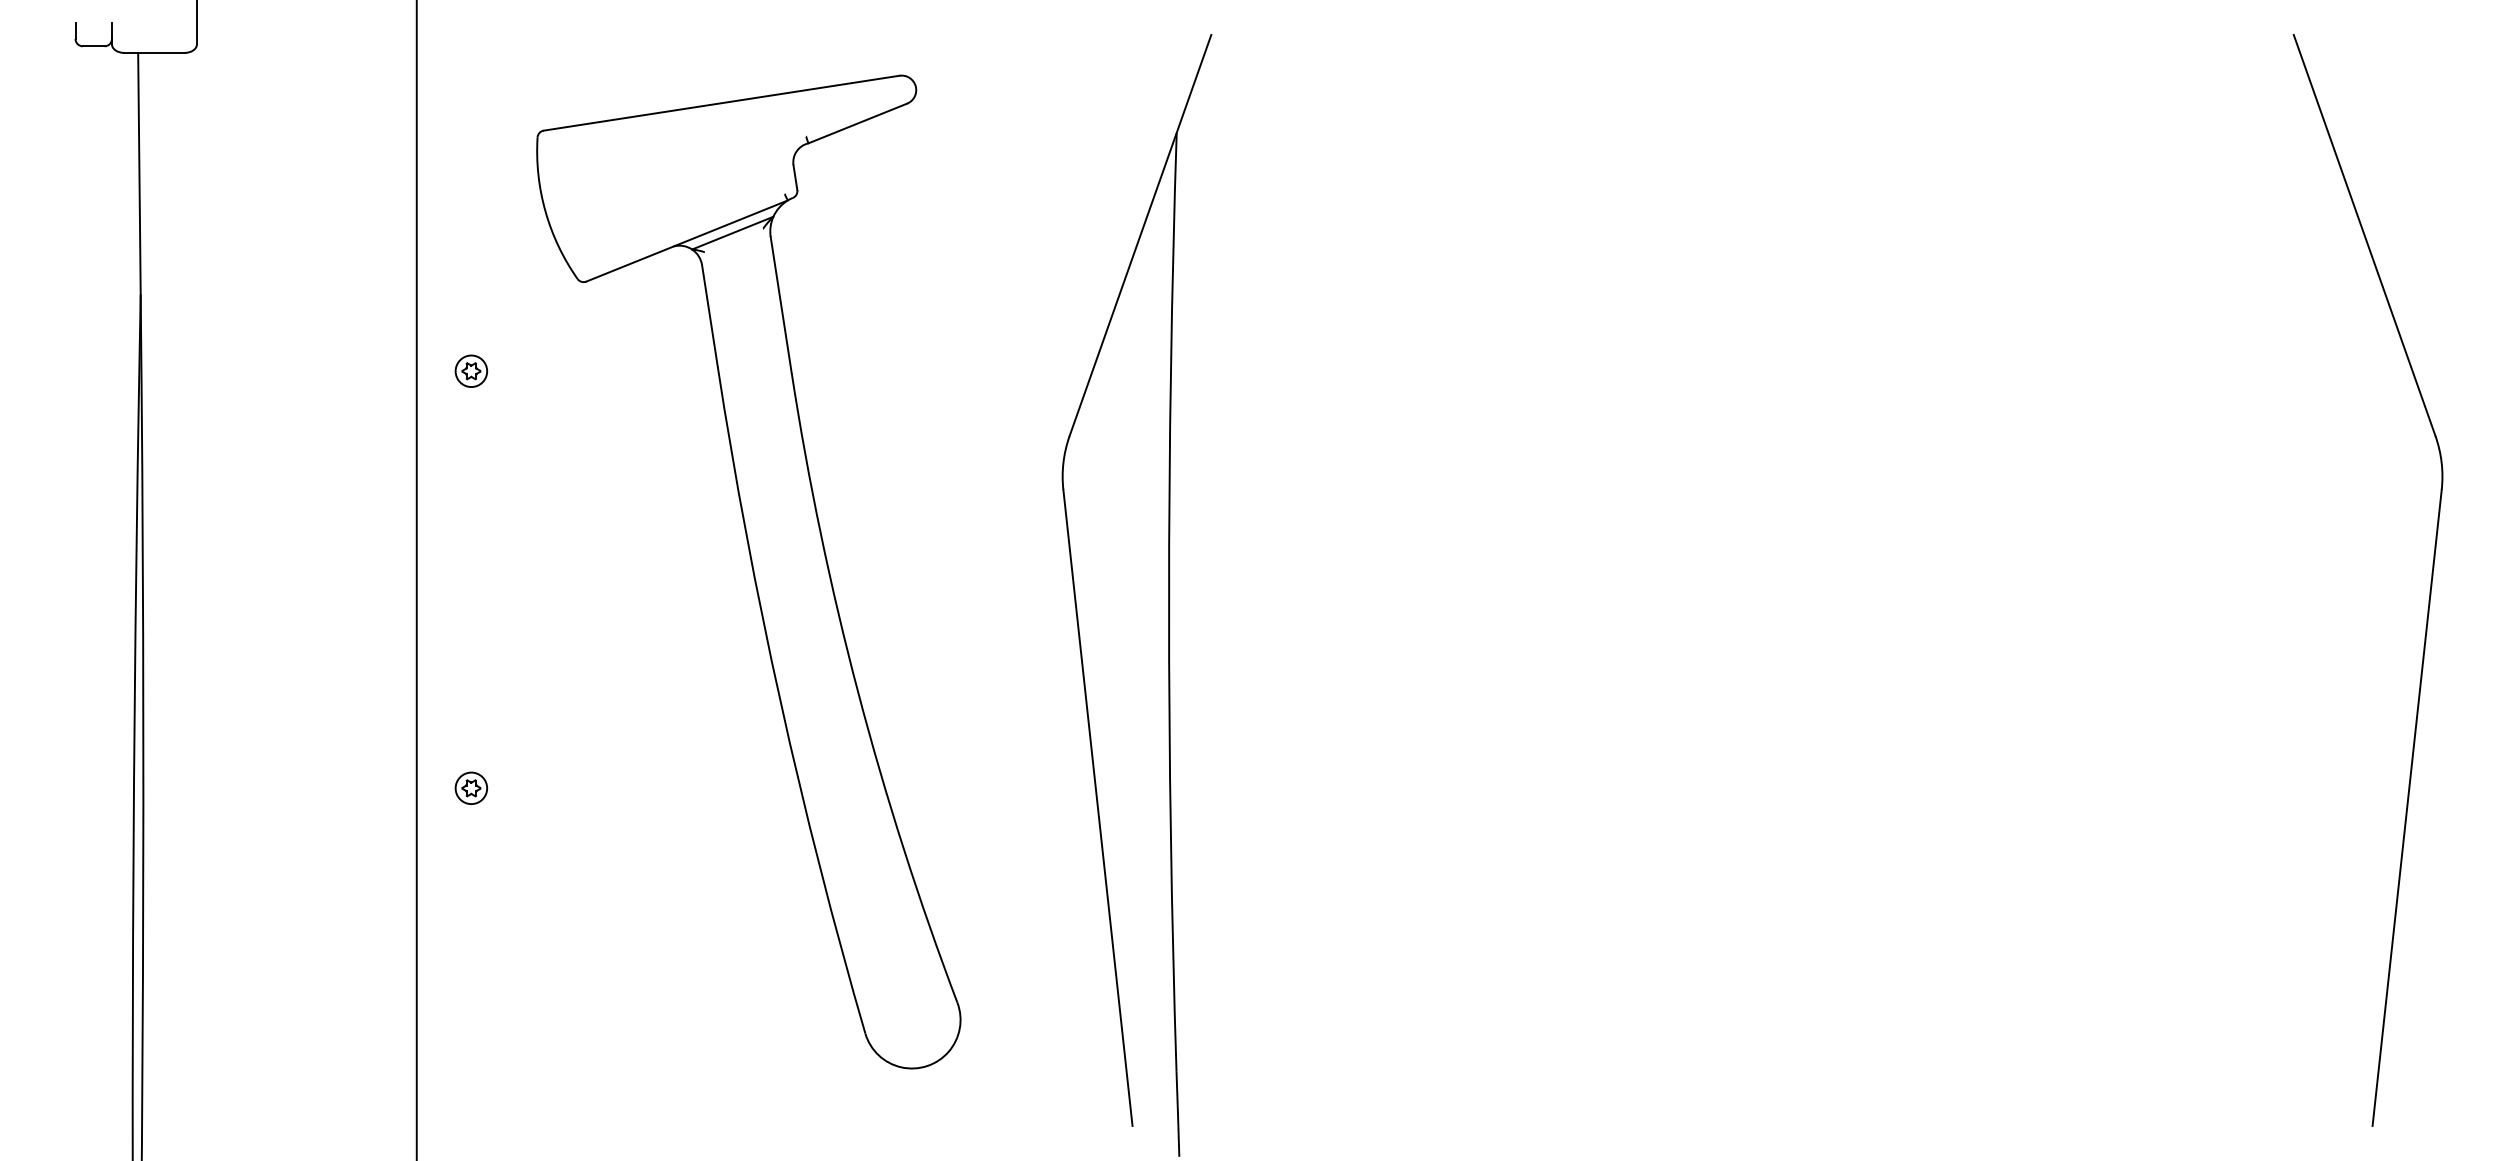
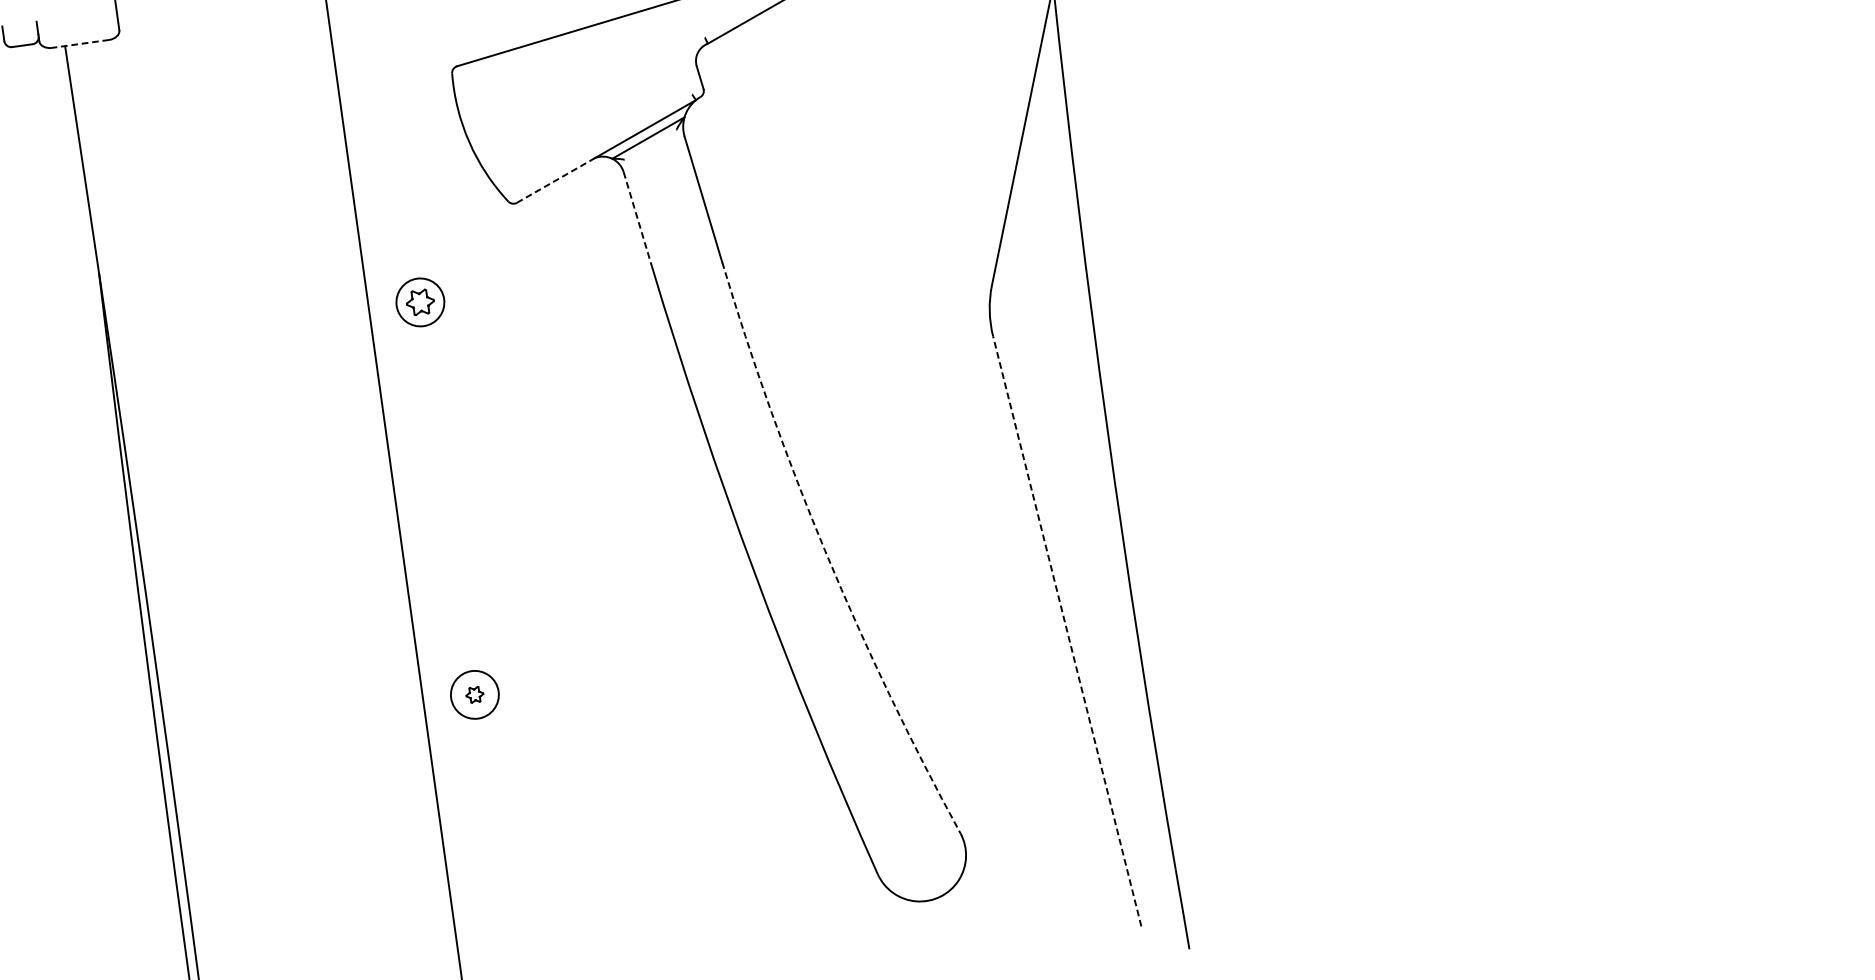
line: (153, 52) -> (79, 43), solid -> dashed
line: (630, 263) -> (556, 180), solid -> dashed
line: (709, 316) -> (637, 219), solid -> dashed
part: (471, 370) -> (420, 301), size x1.6
arc: (858, 692) -> (826, 554), solid -> dashed
circle: (471, 788) -> (475, 695), size x1.6
line: (1097, 807) -> (1066, 631), solid -> dashed

